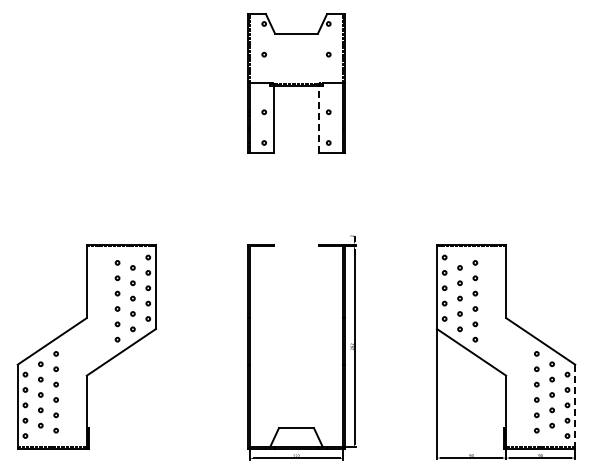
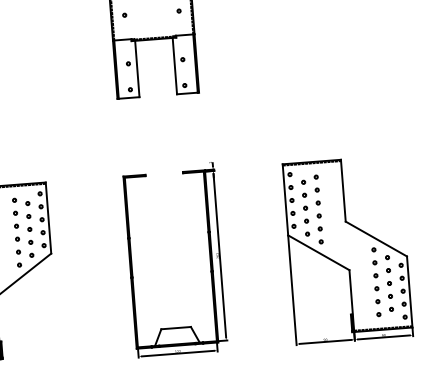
line: (318, 118) -> (174, 65), dashed -> solid
line: (575, 407) -> (410, 292), dashed -> solid

